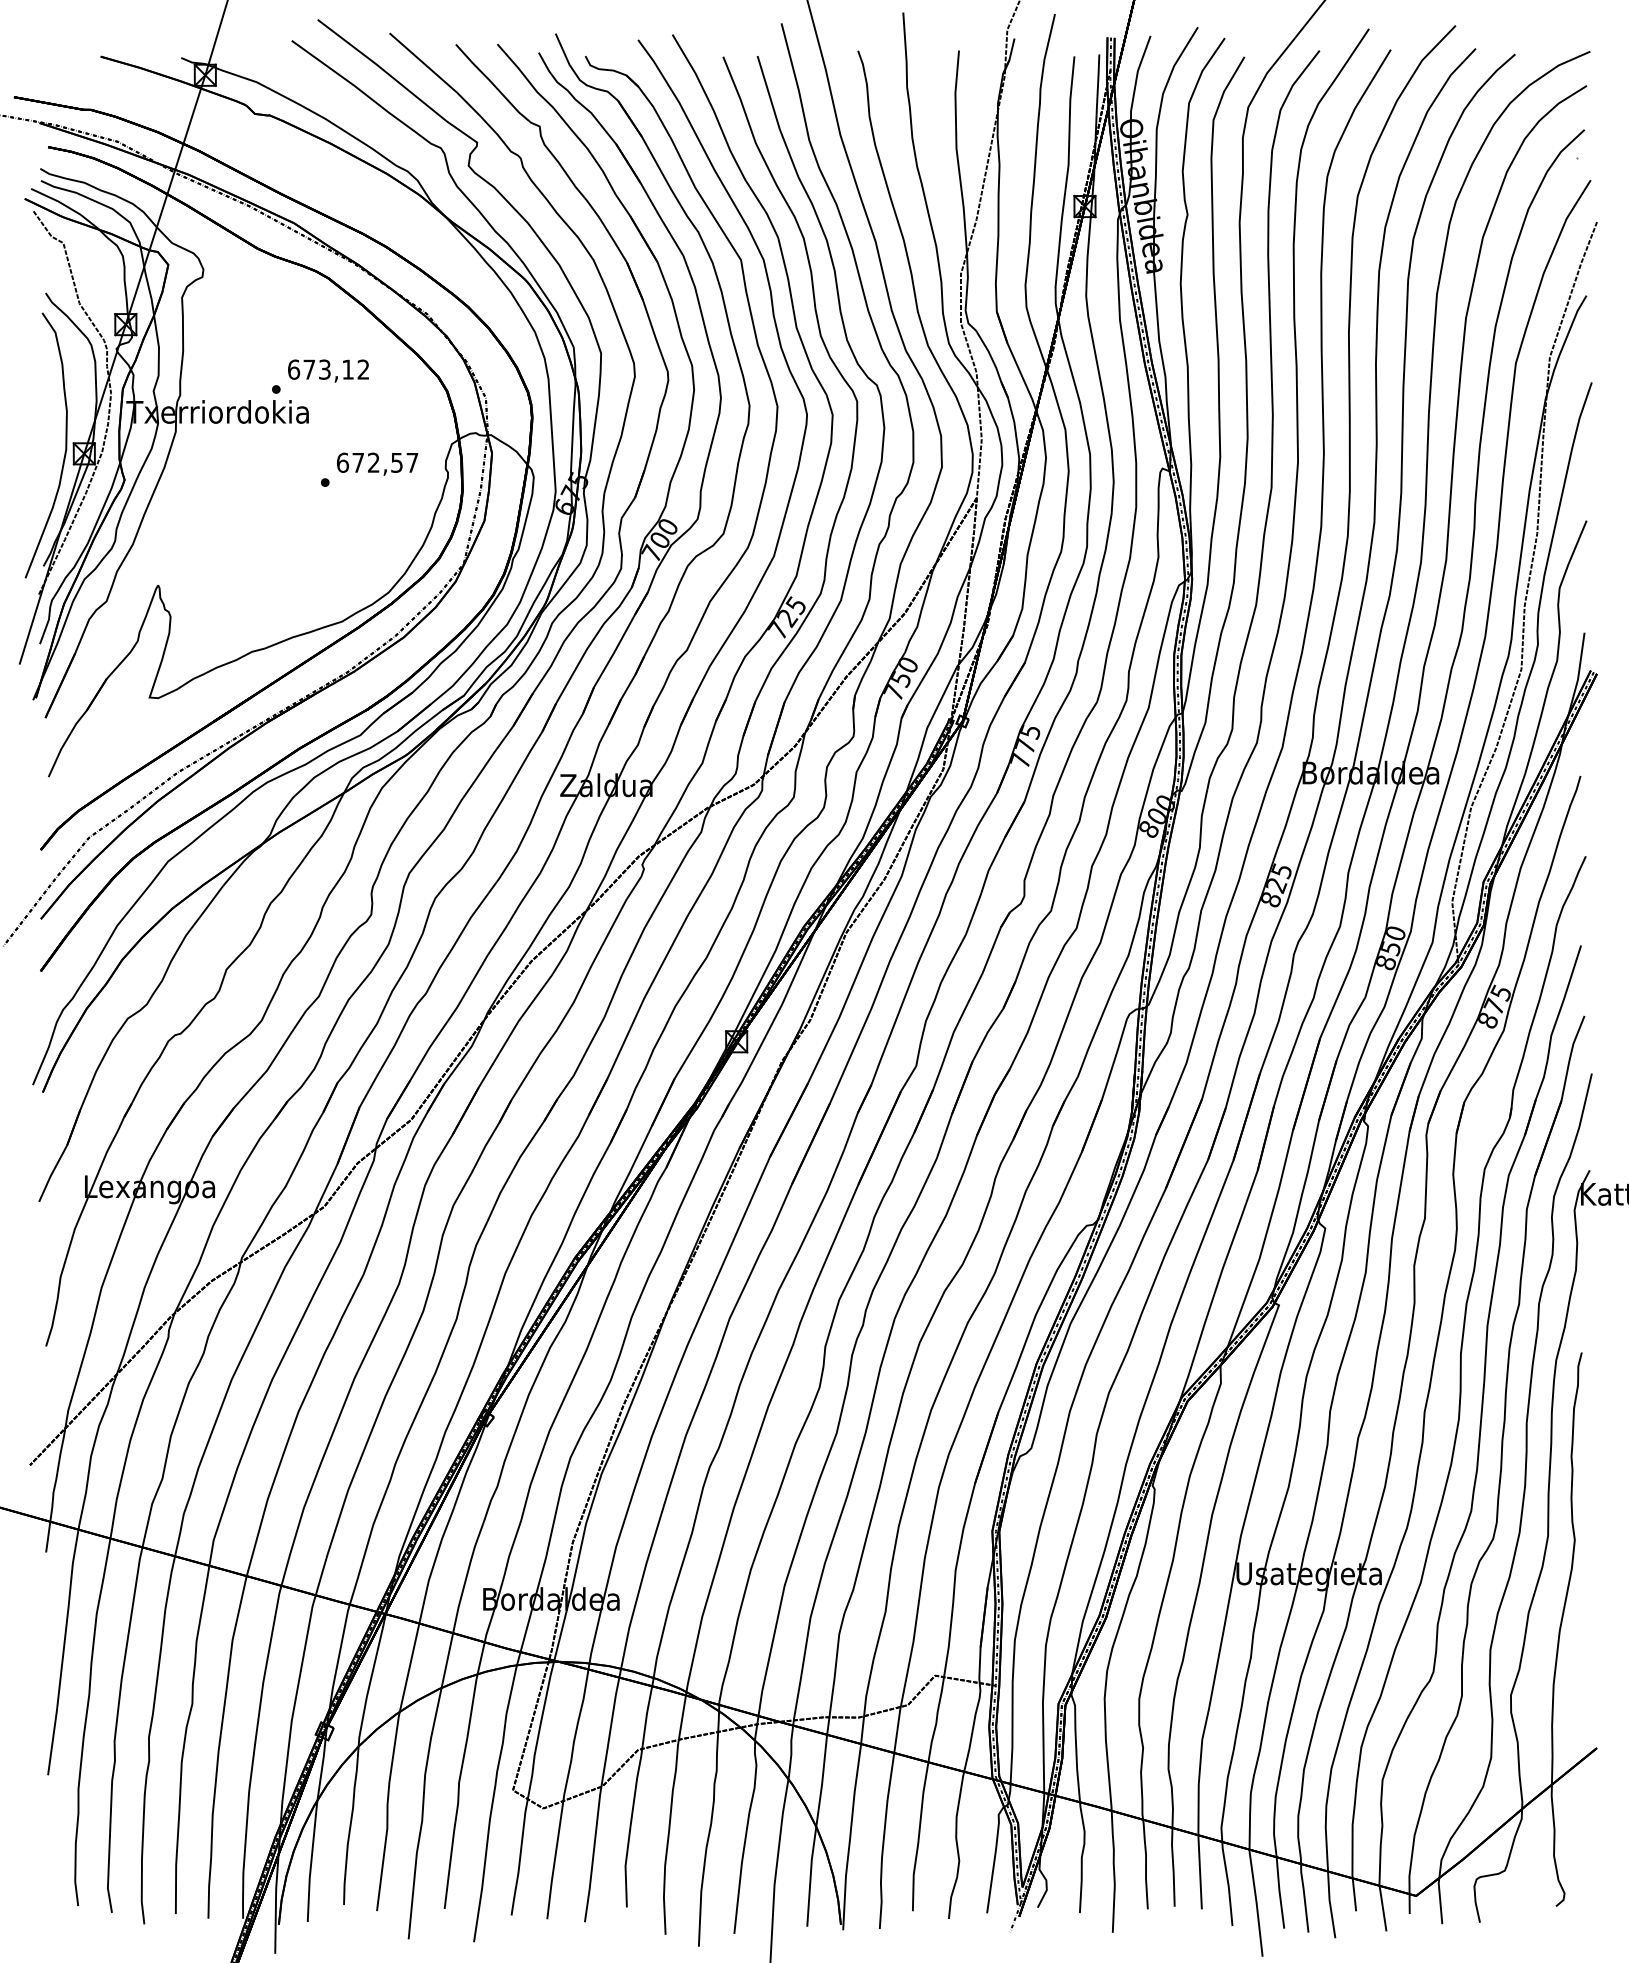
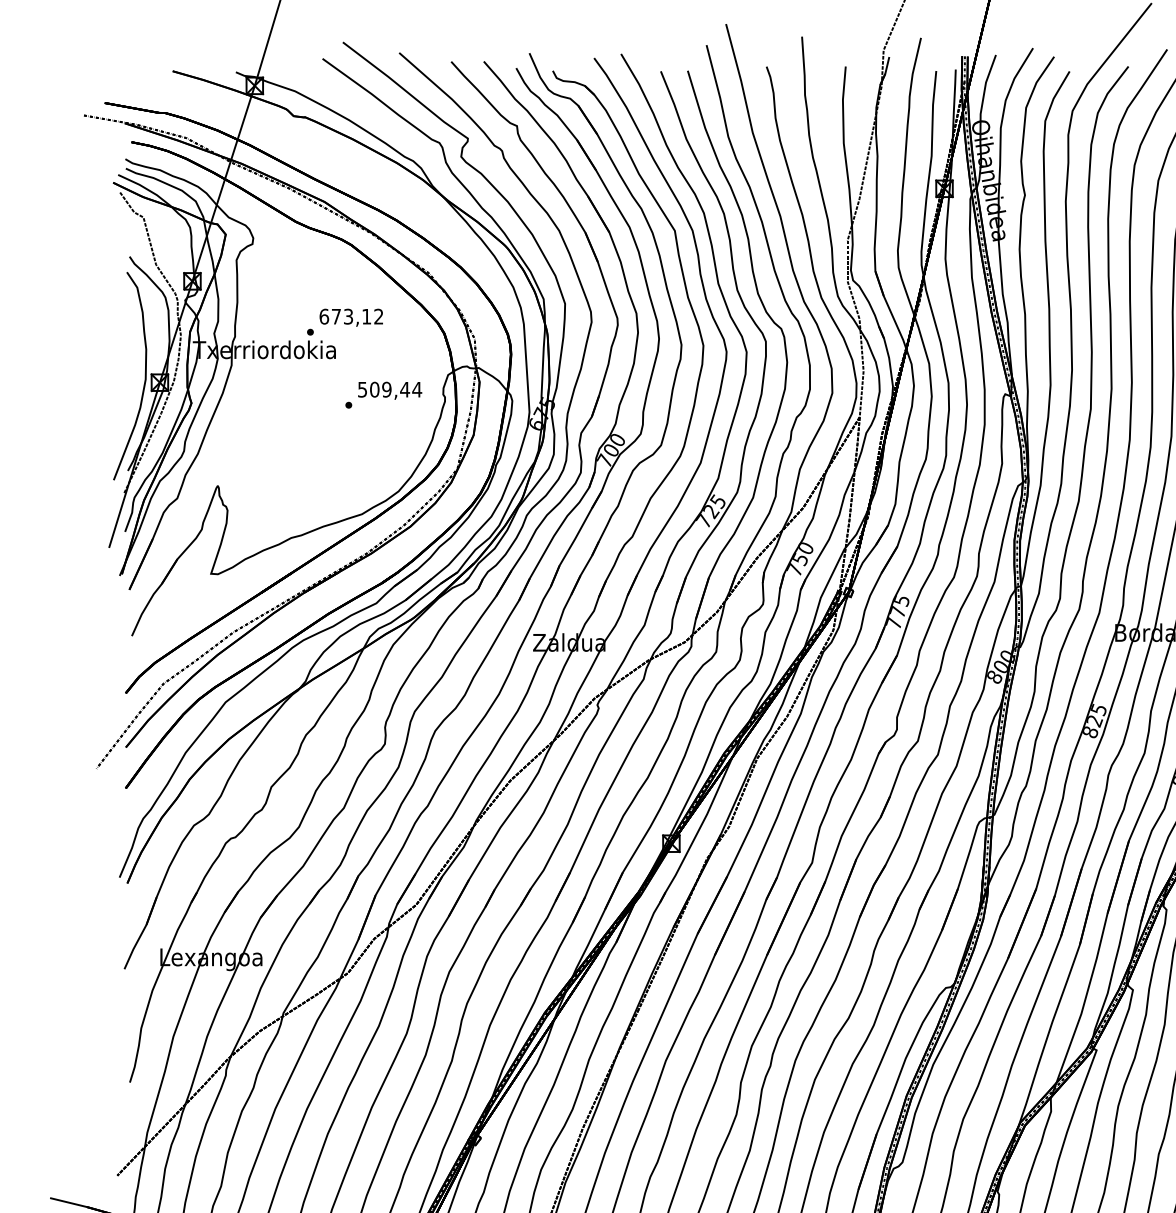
text: (377, 462) -> (389, 389), 672,57 -> 509,44

